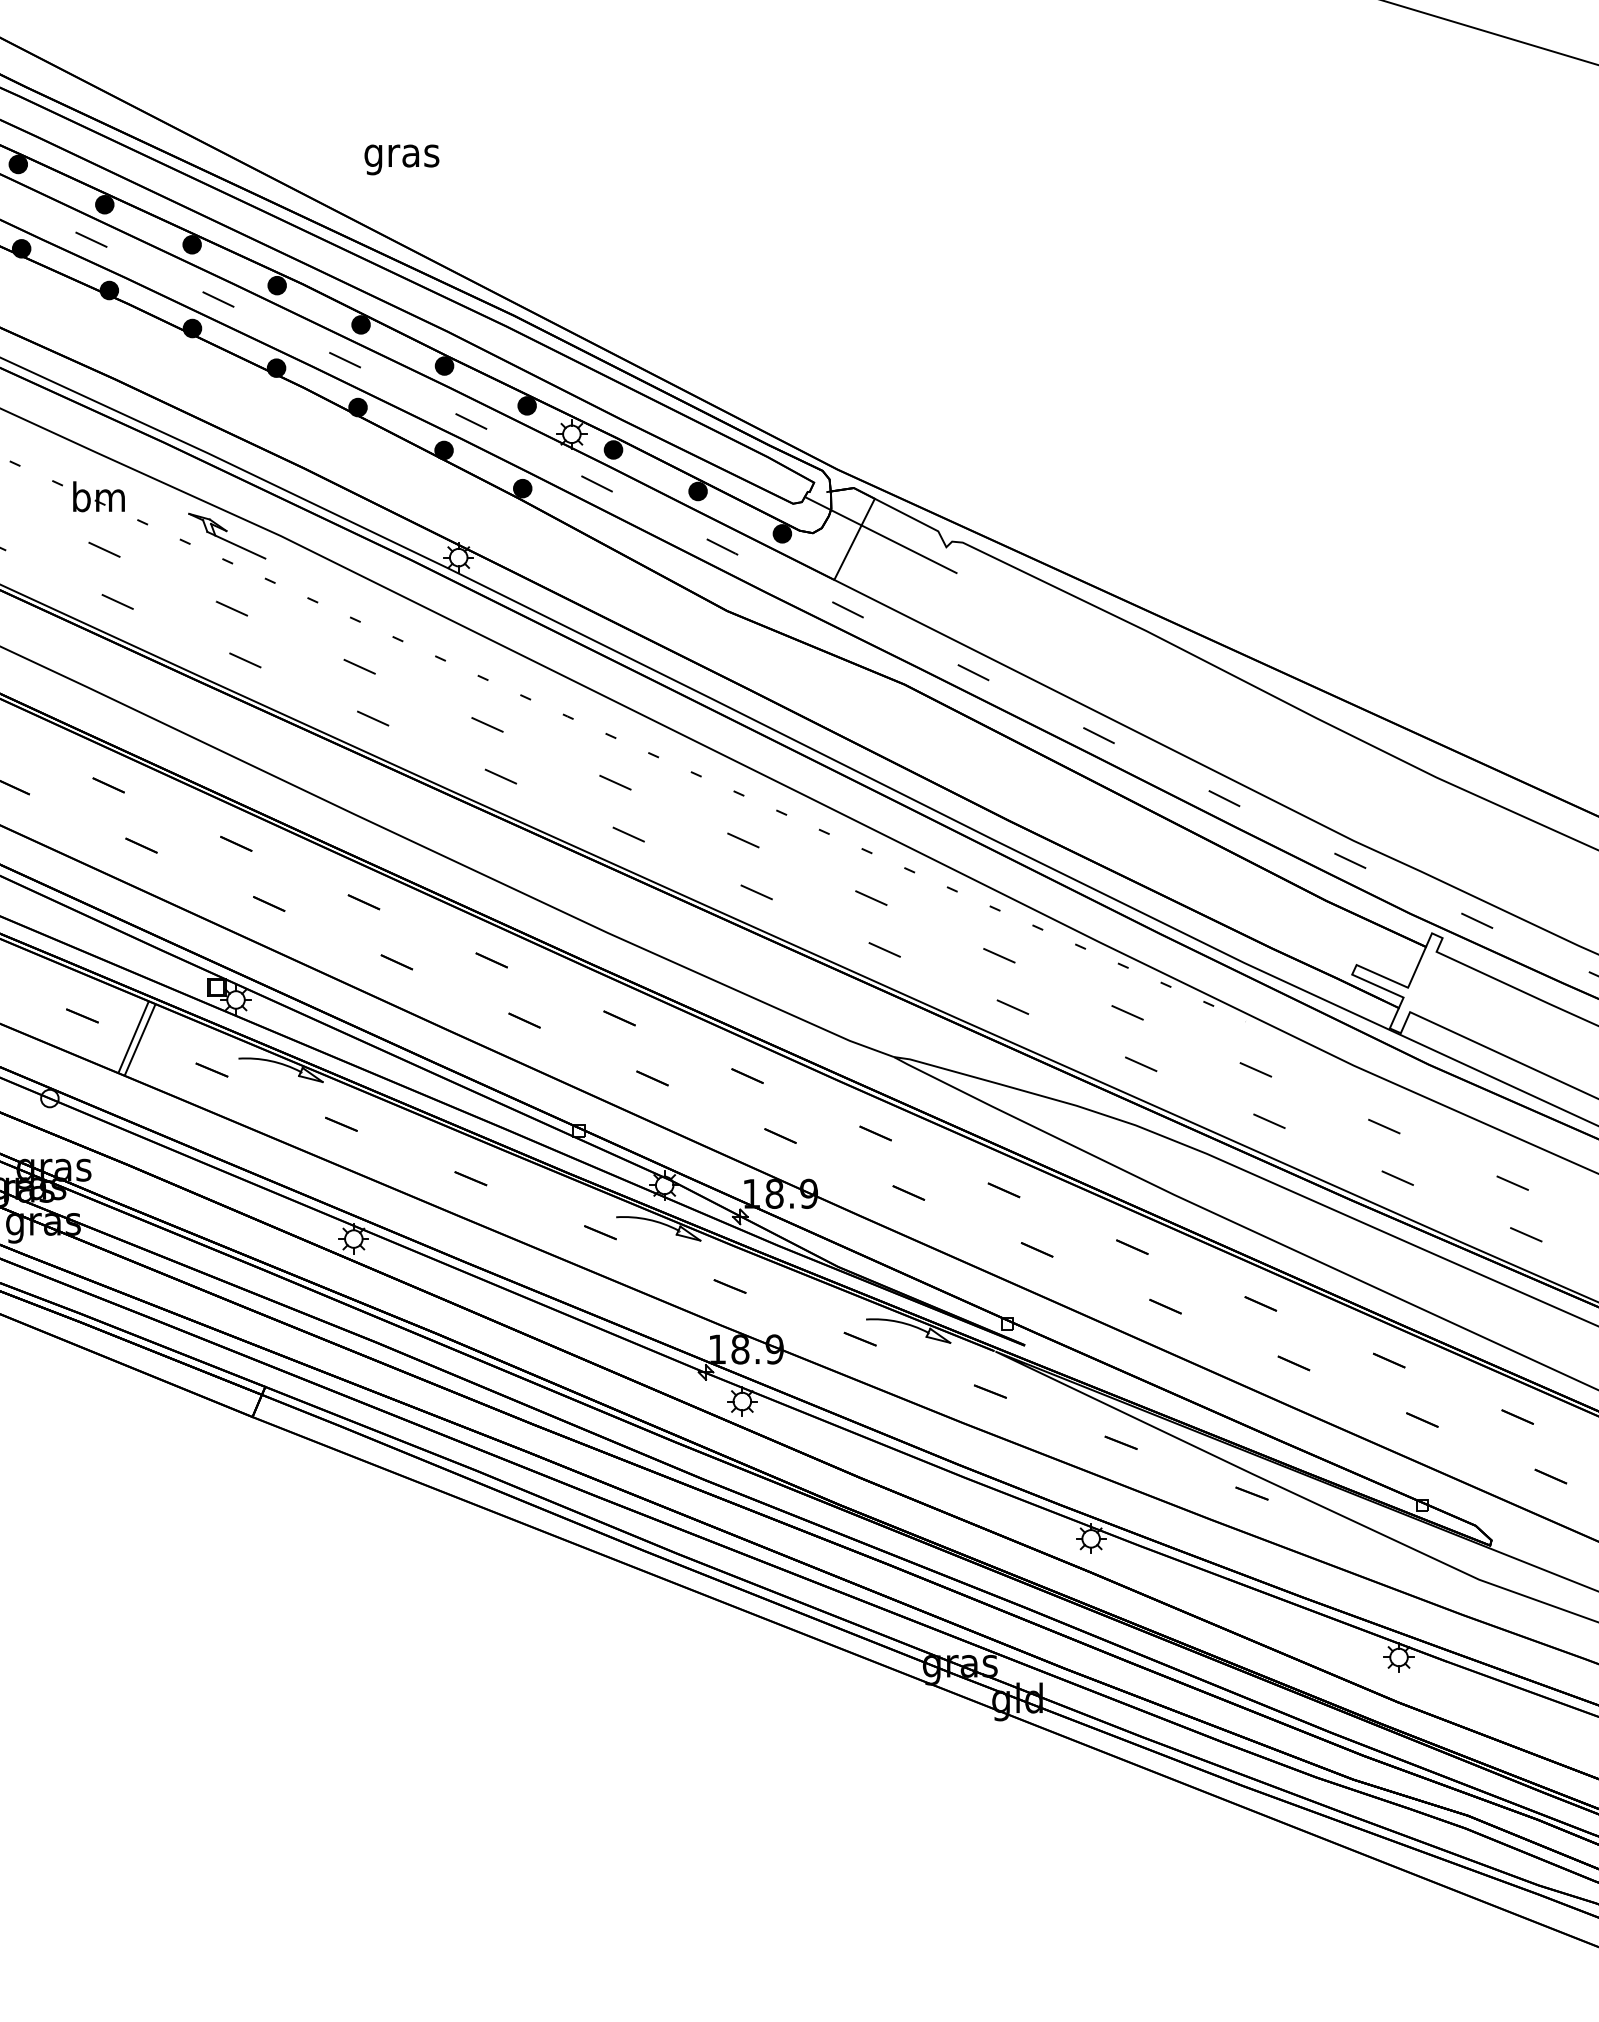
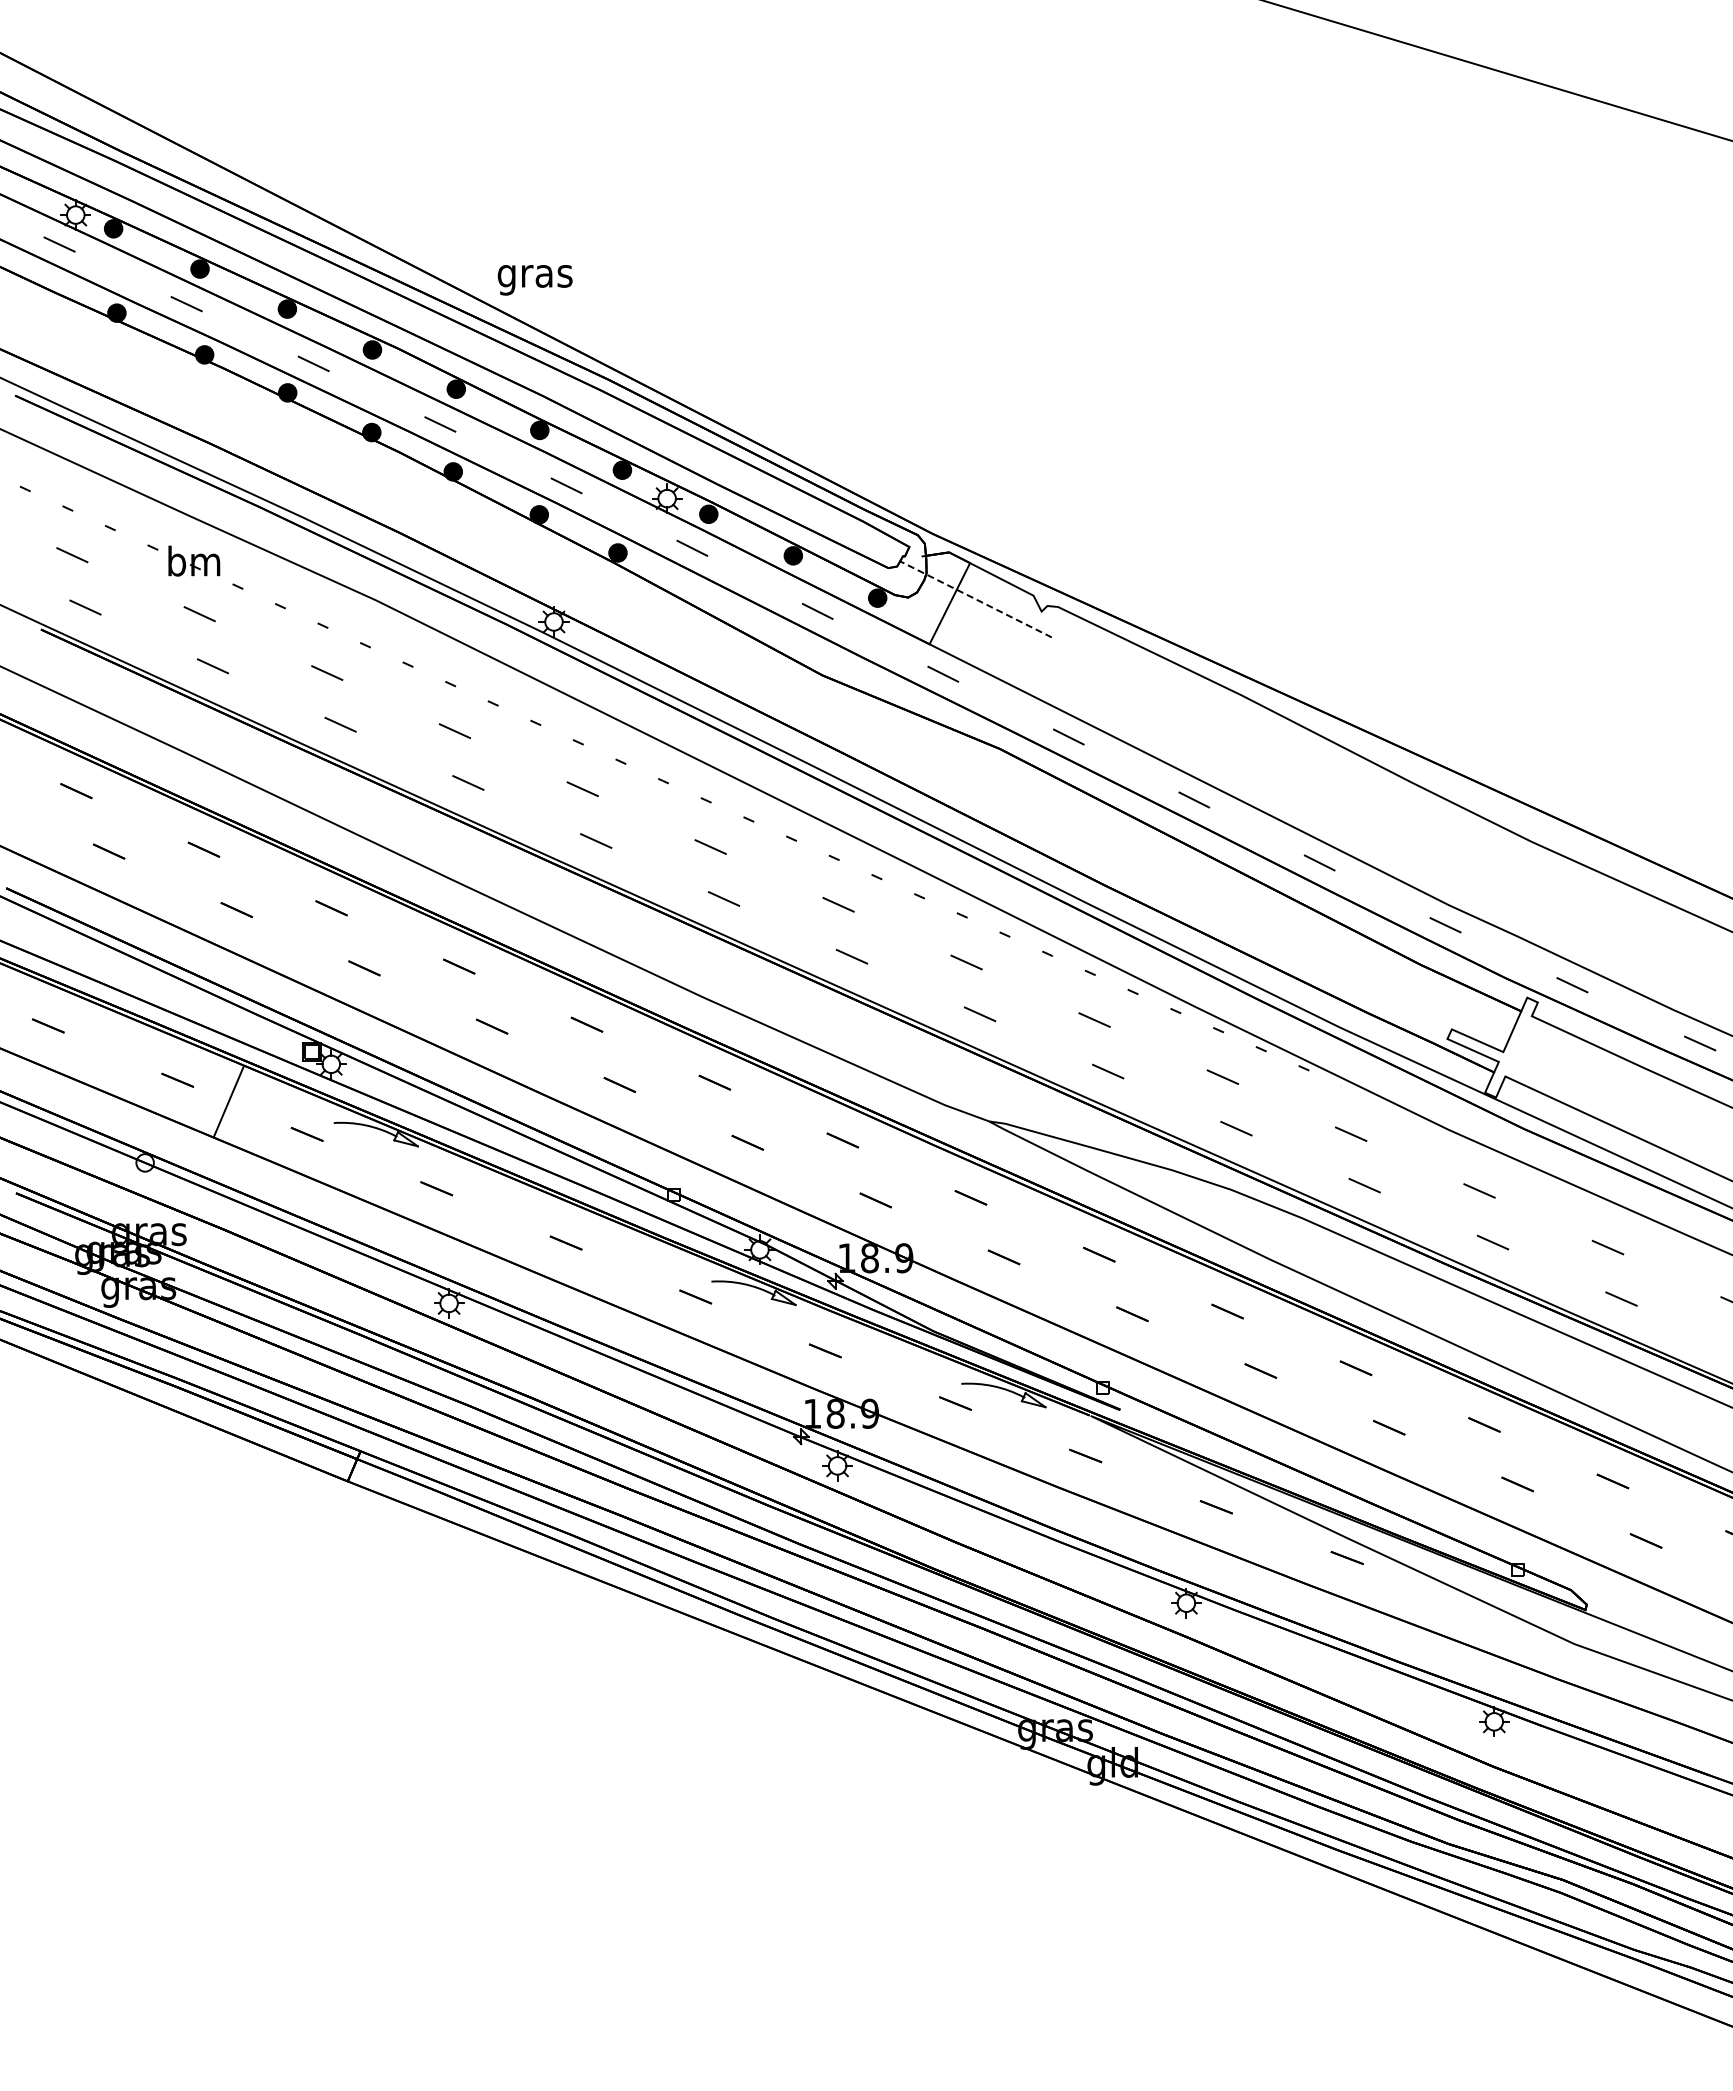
text: (401, 160) -> (534, 280), moved
line: (880, 535) -> (975, 599), solid -> dashed
part: (227, 536) -> (322, 600), removed
line: (140, 1040) -> (235, 1104), removed

